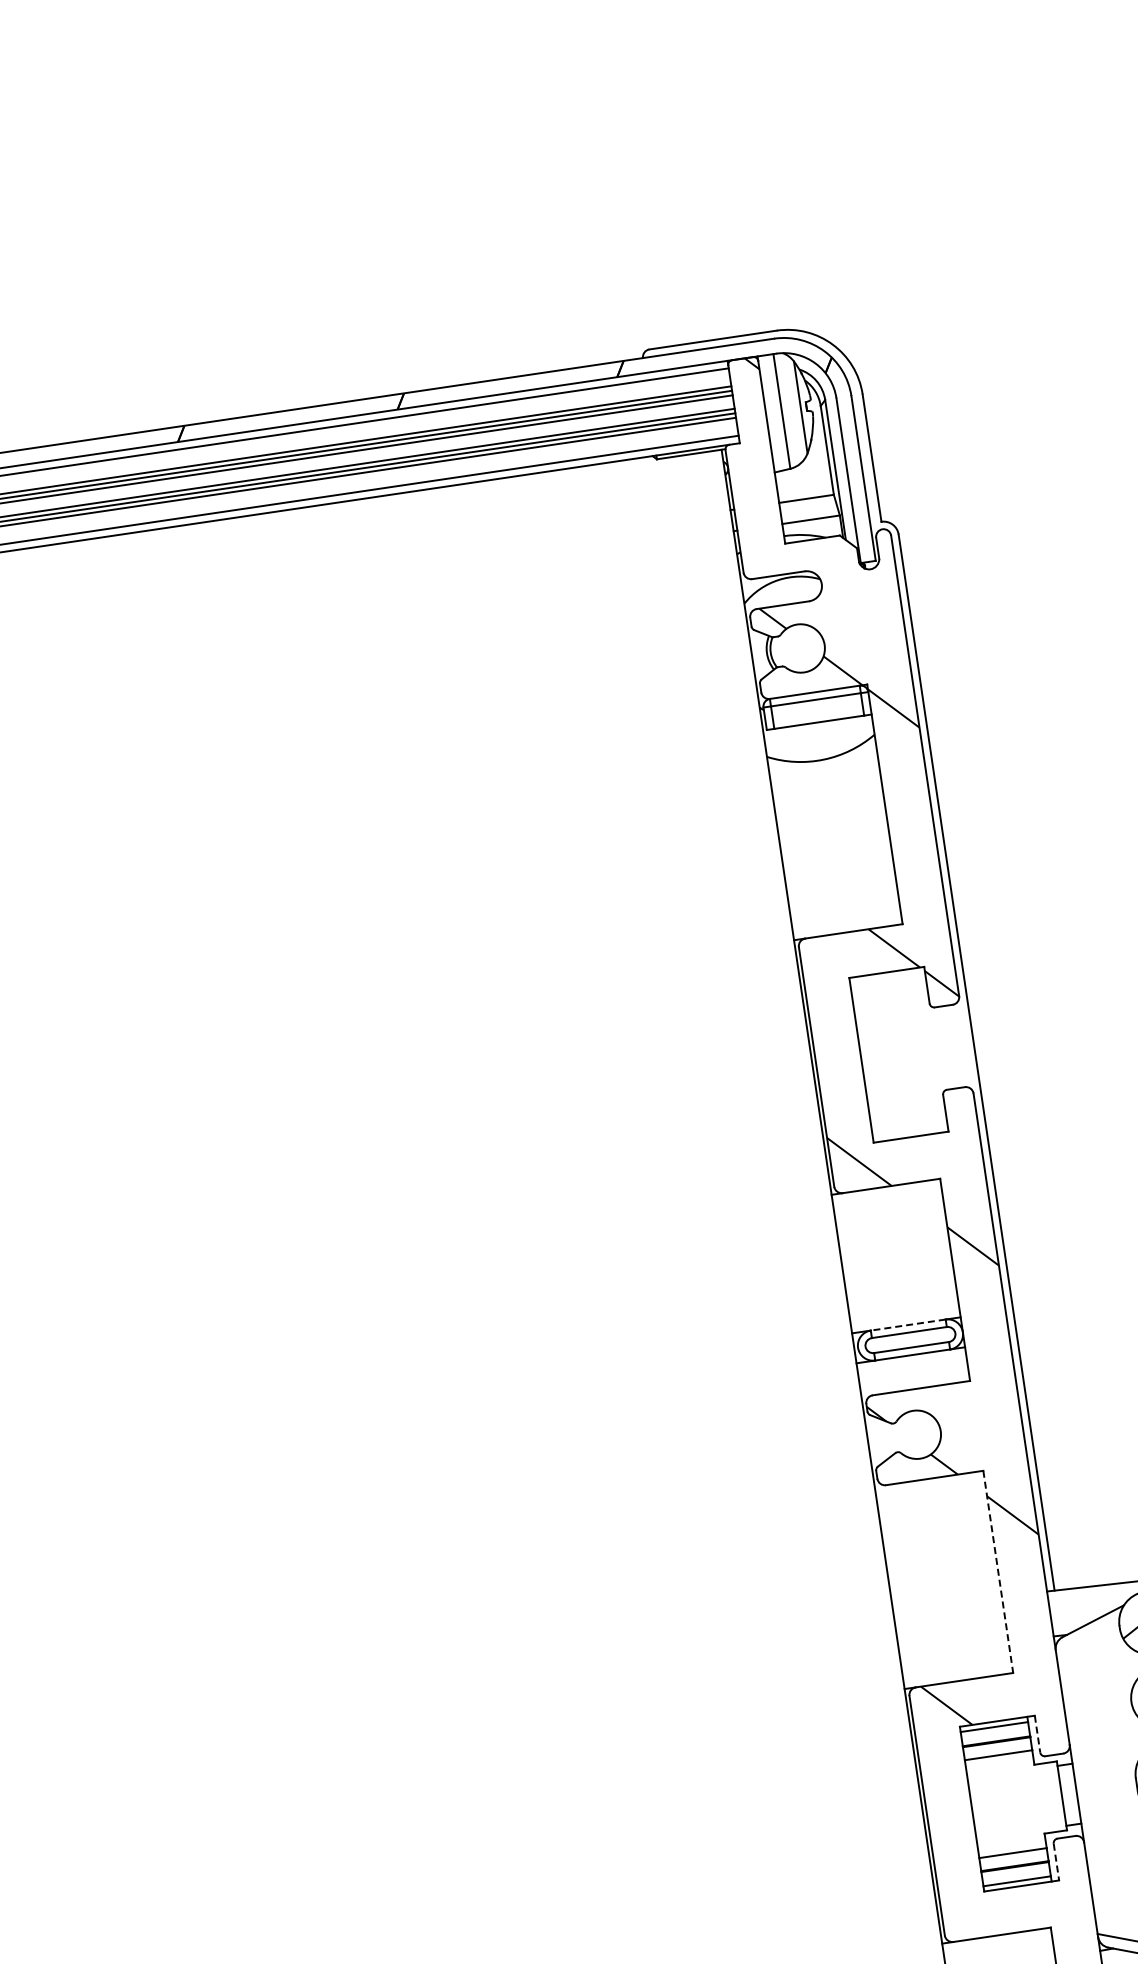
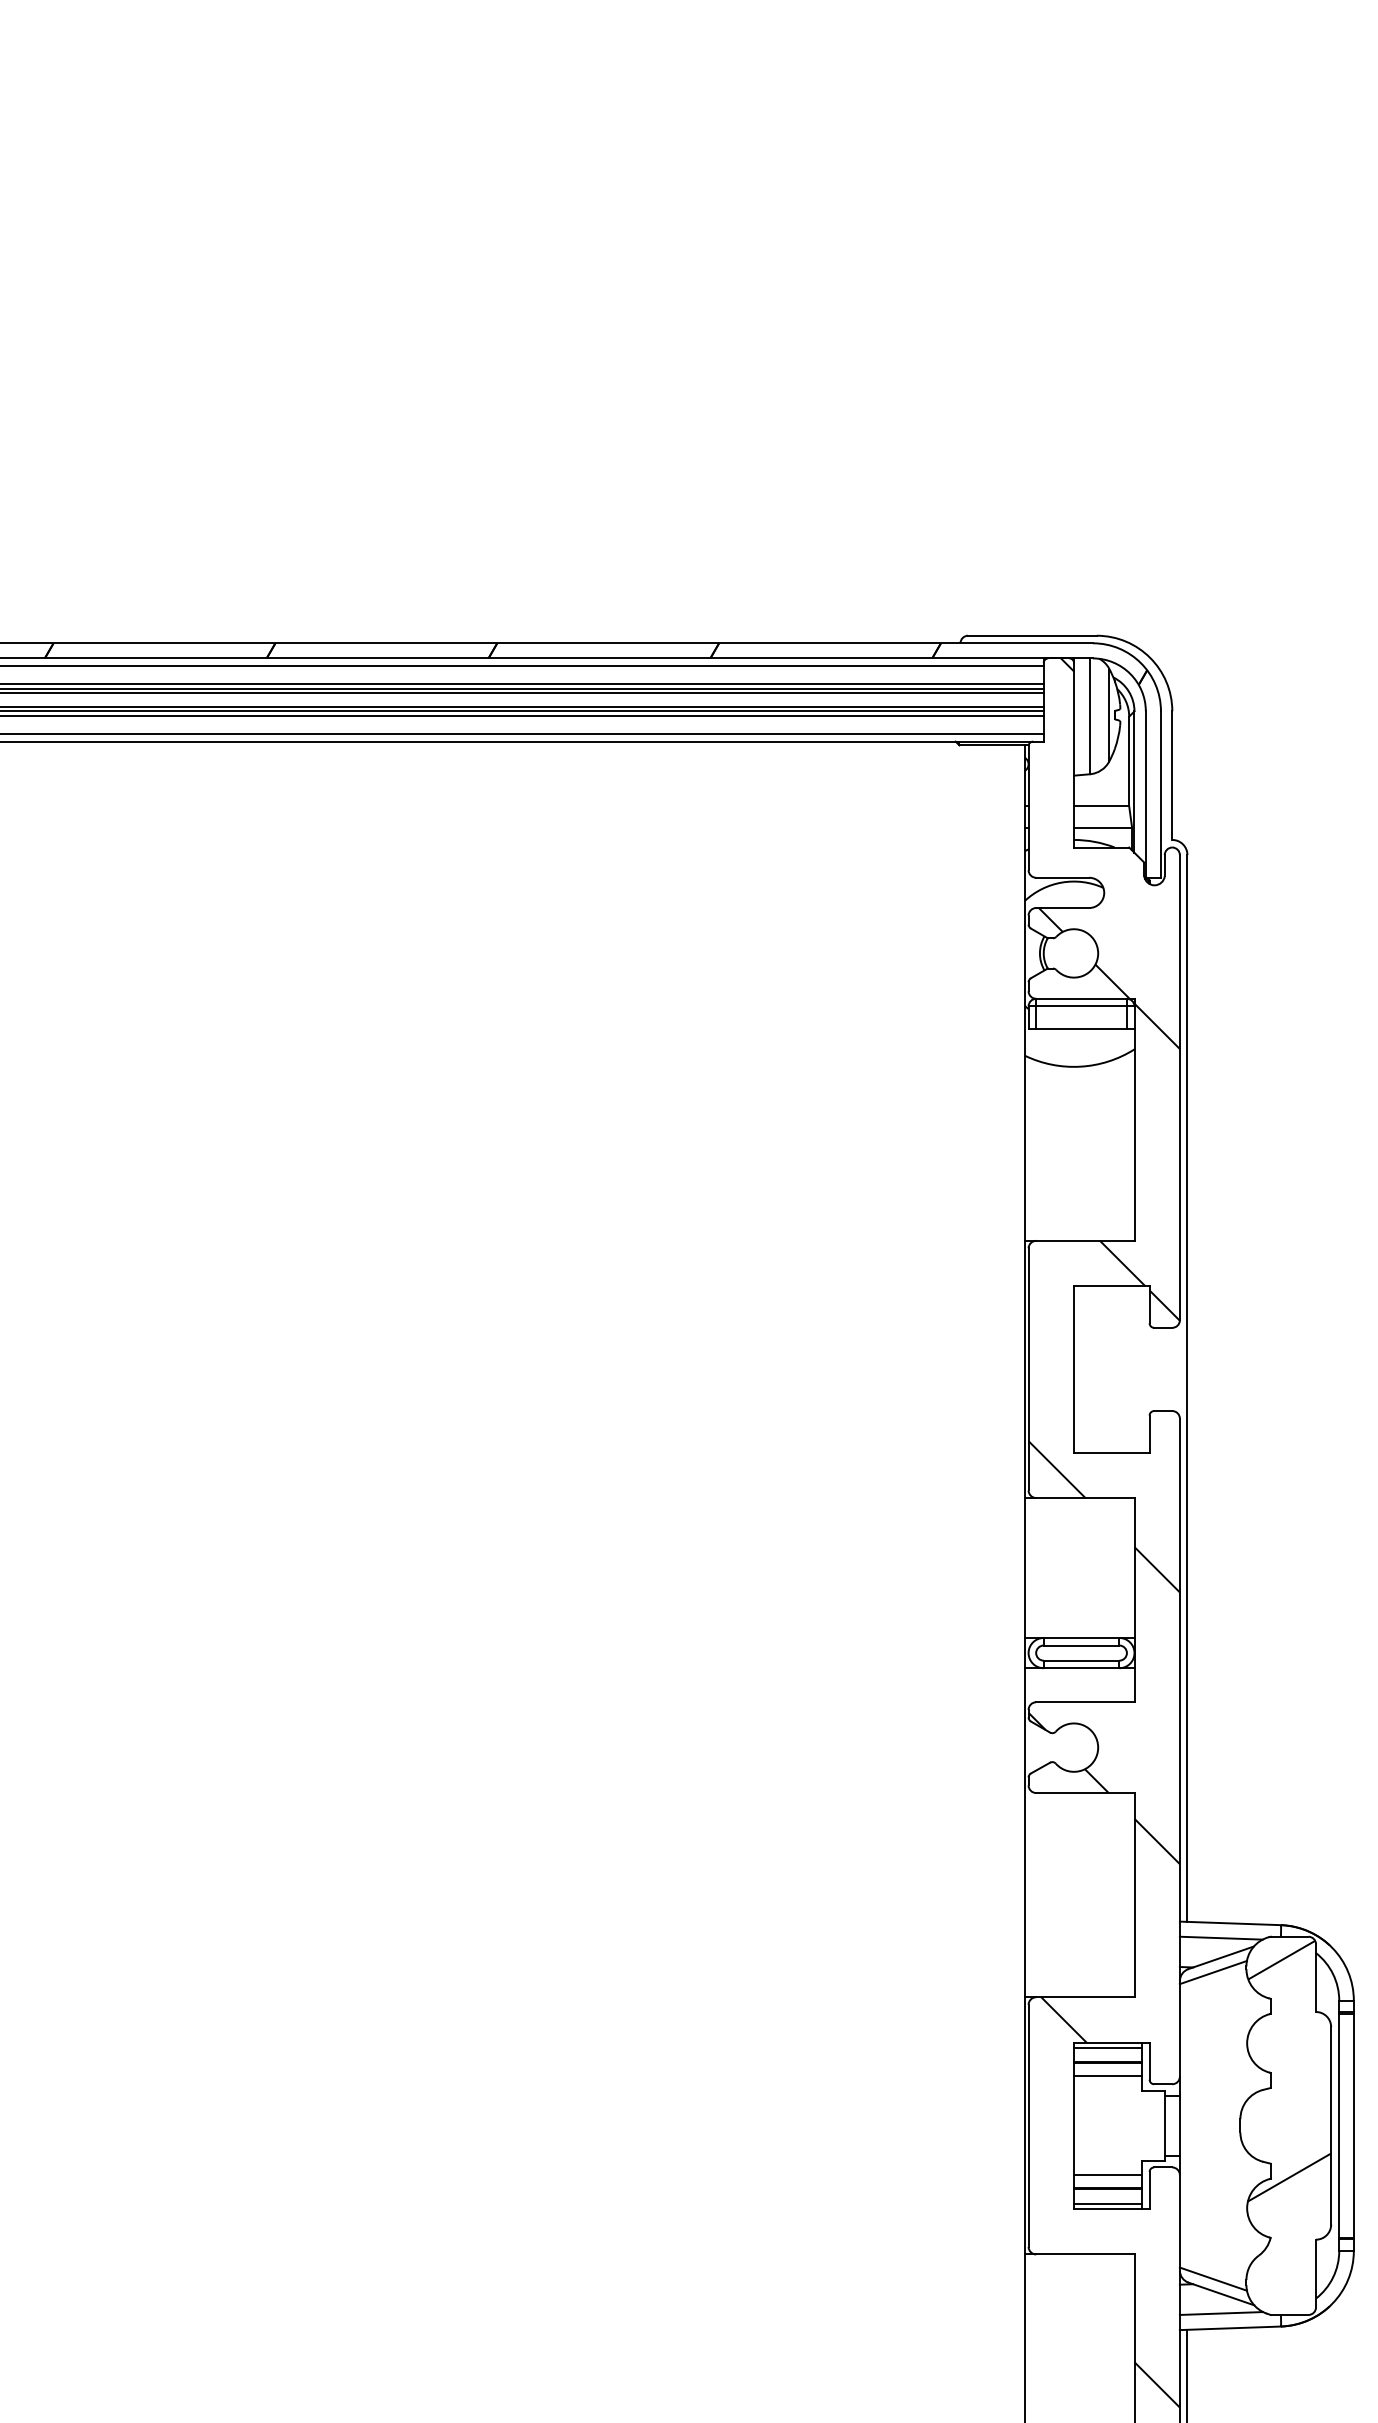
line: (908, 1324) -> (1081, 1637), dashed -> solid
line: (998, 1572) -> (1134, 1895), dashed -> solid
line: (1089, 1601) -> (1220, 1937), added
line: (1086, 1637) -> (1212, 1972), added
line: (1037, 1734) -> (1149, 2061), dashed -> solid
line: (1056, 1862) -> (1149, 2190), dashed -> solid

